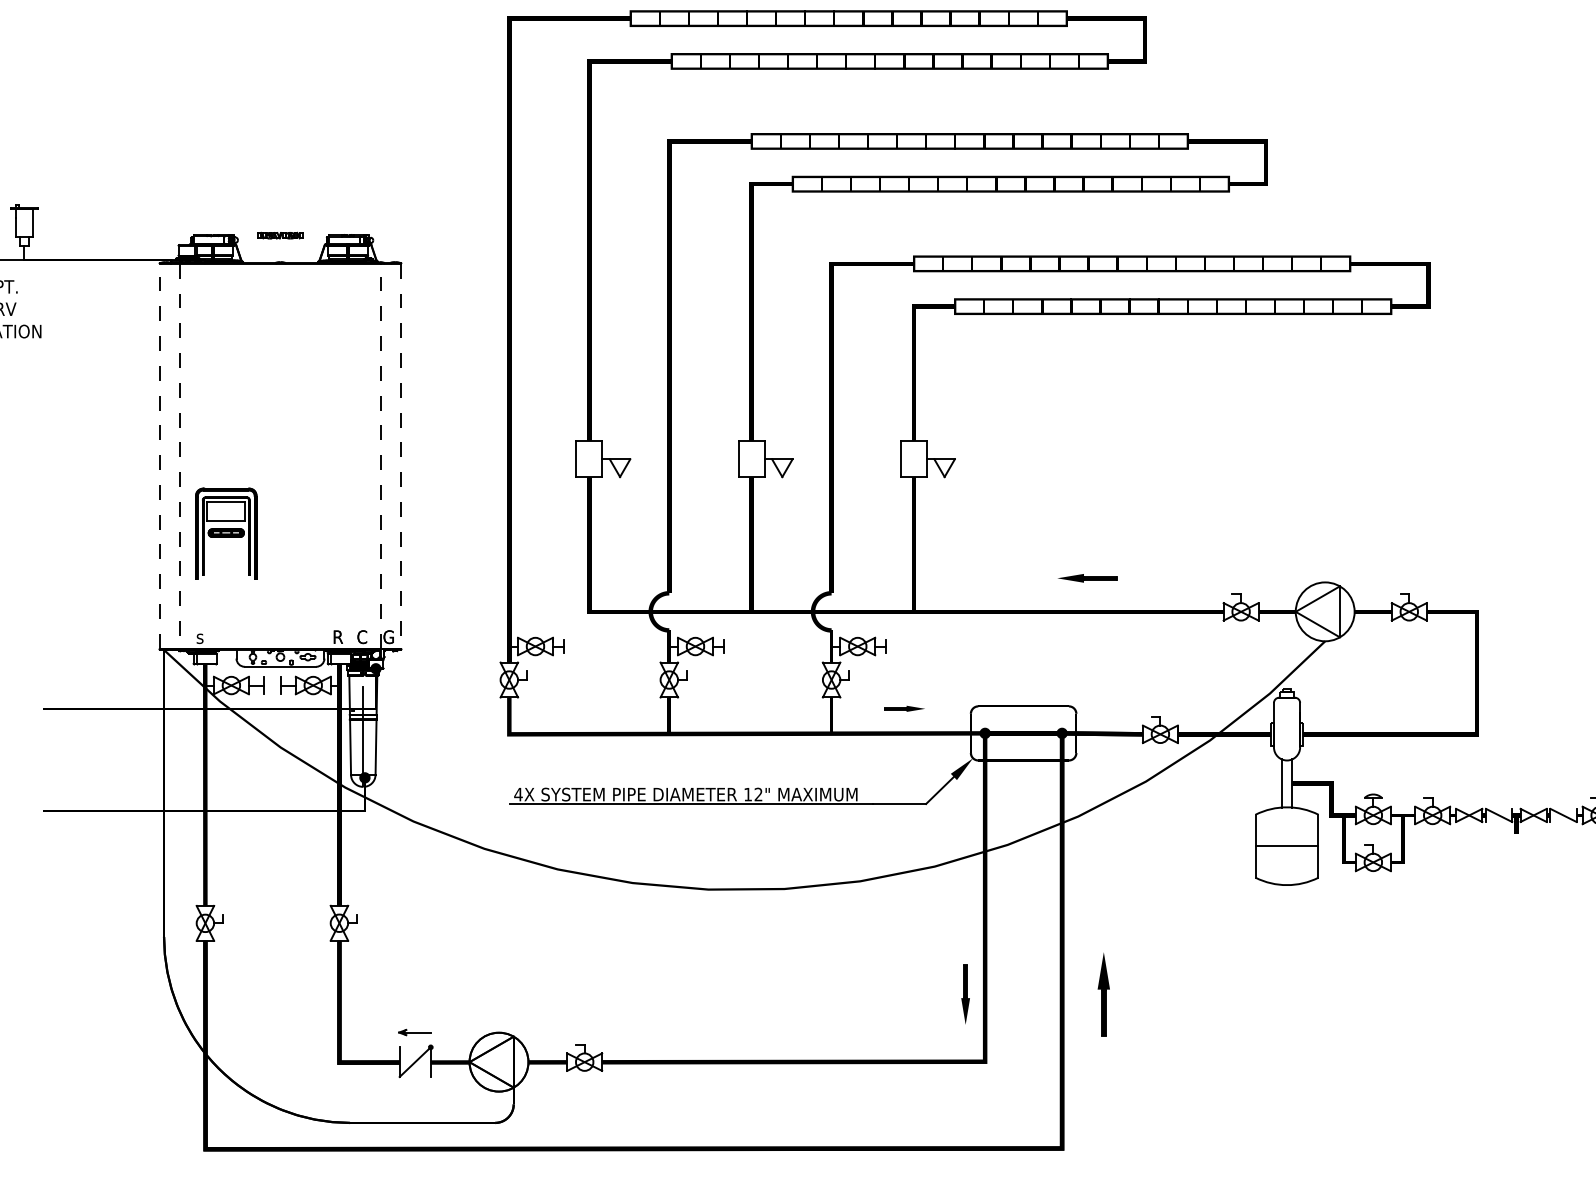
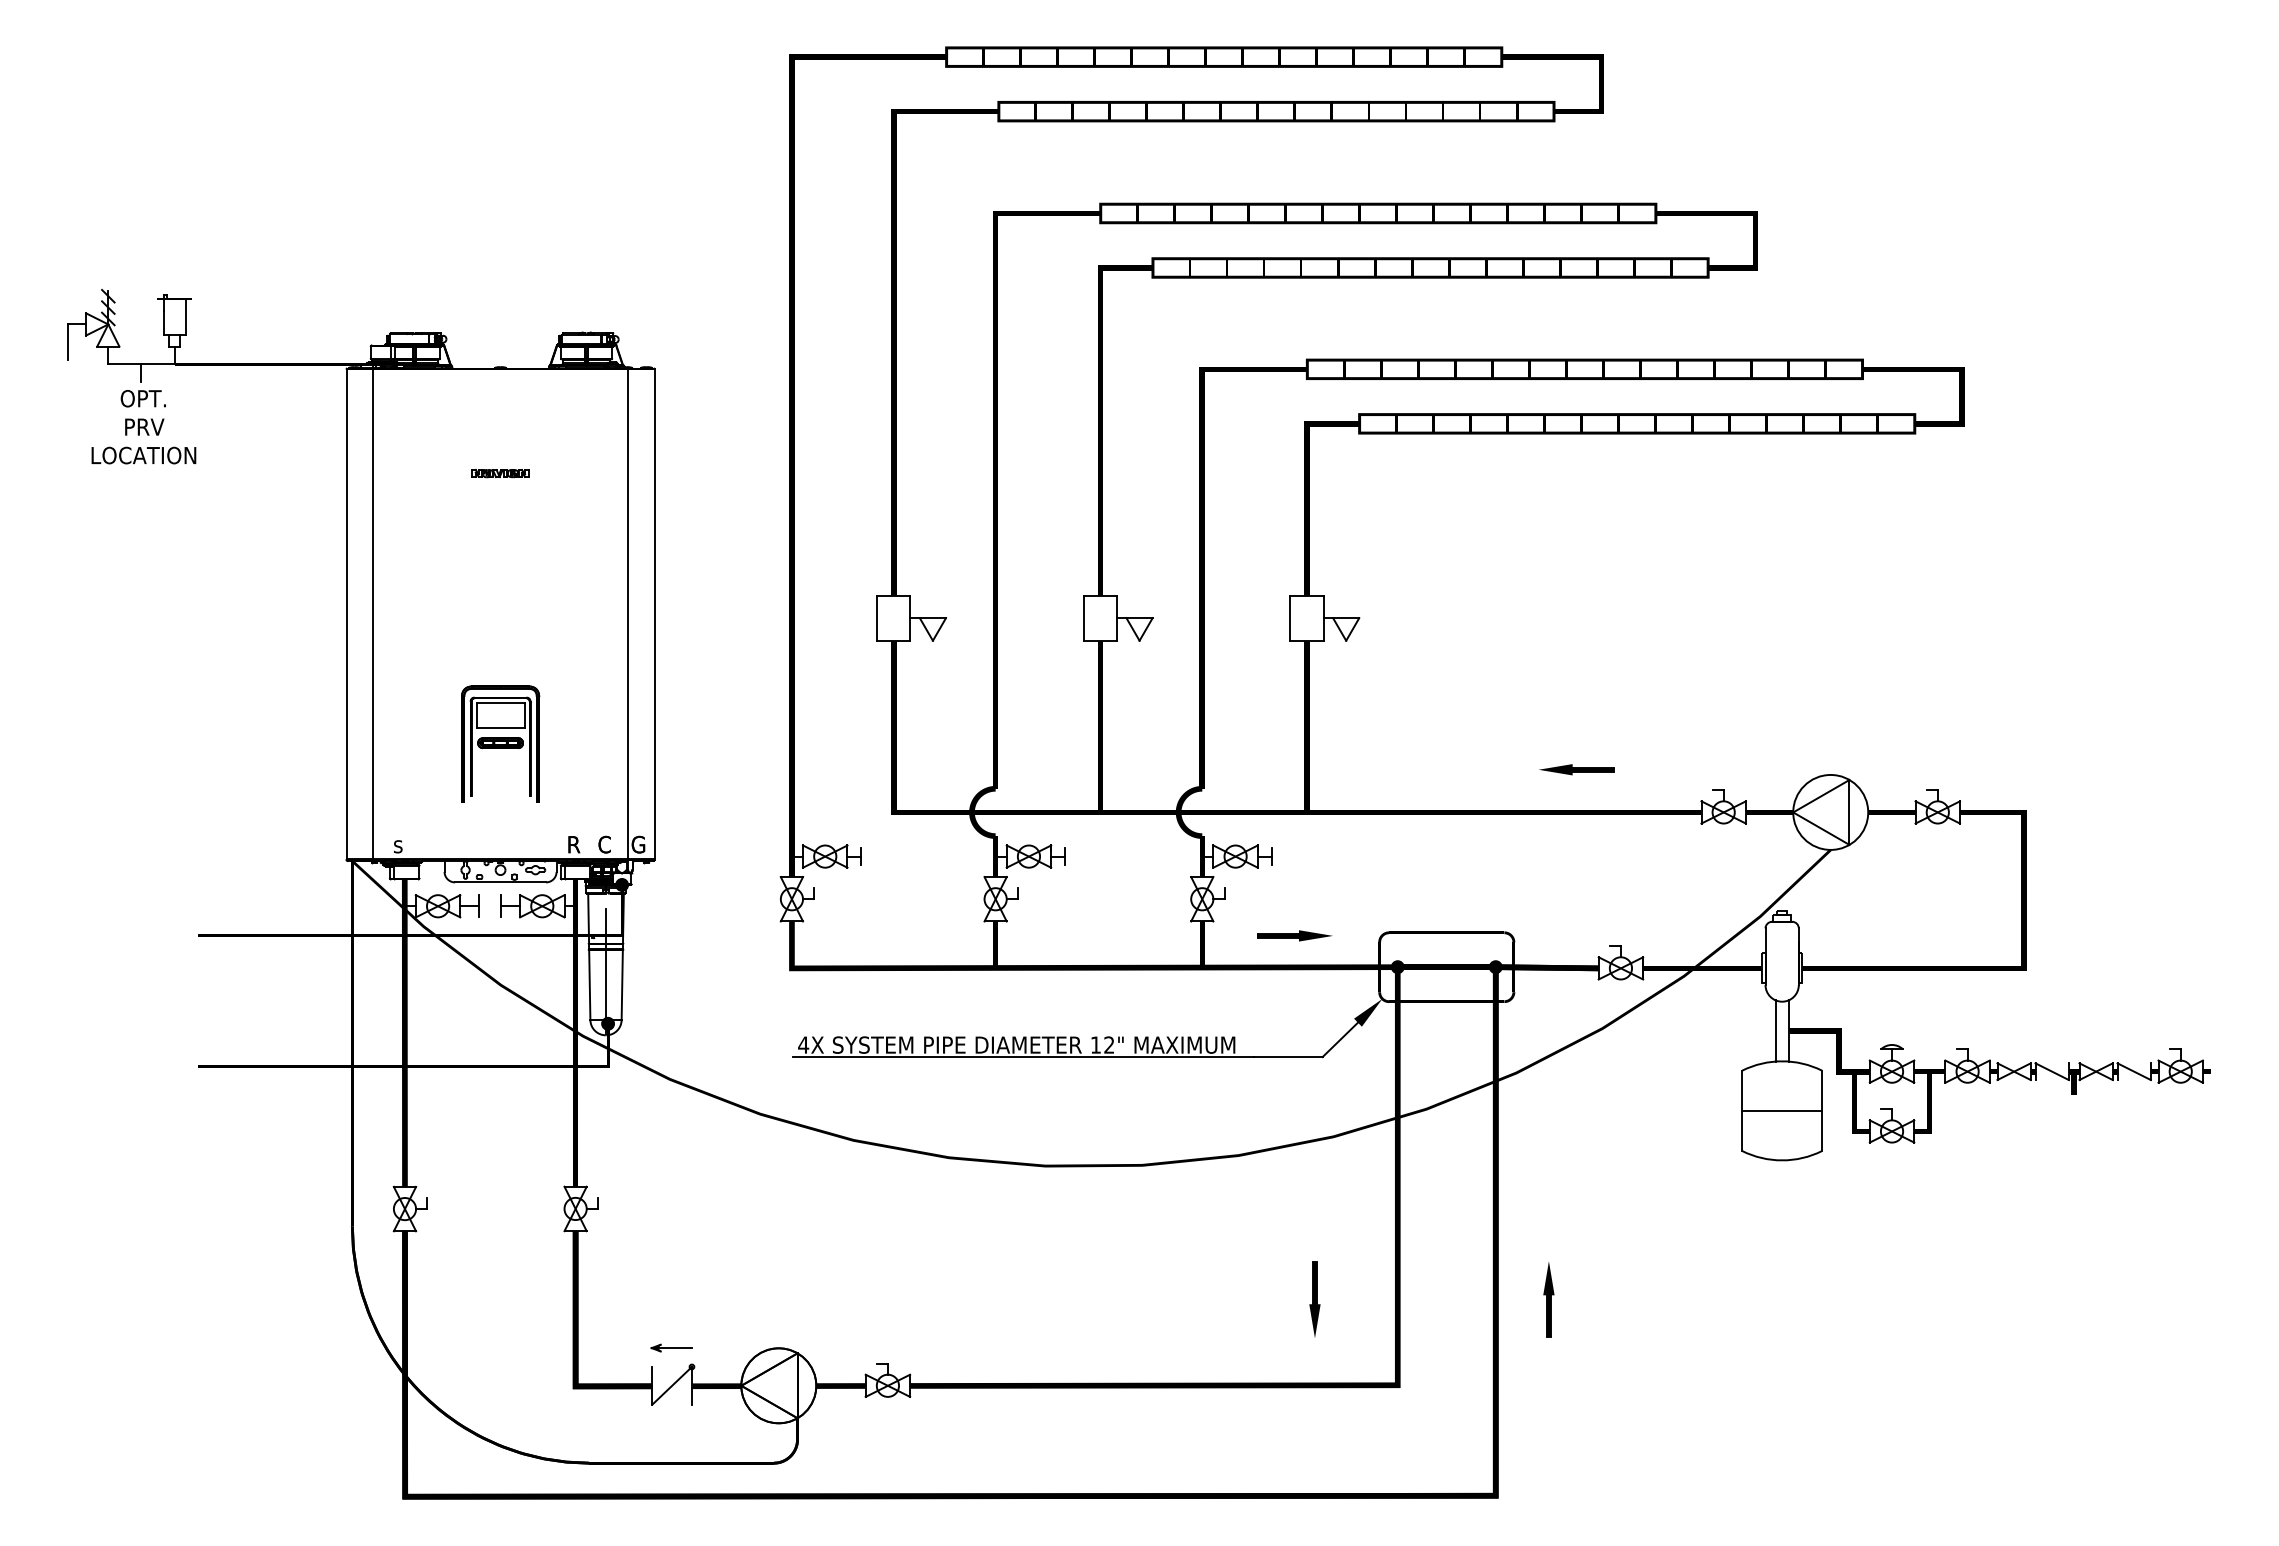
part: (280, 235) -> (500, 473), moved
line: (159, 455) -> (346, 613), dashed -> solid
line: (380, 455) -> (628, 613), dashed -> solid
line: (180, 456) -> (373, 614), dashed -> solid
line: (401, 456) -> (654, 614), dashed -> solid
part: (226, 533) -> (500, 743), moved
part: (1087, 578) -> (1576, 769), moved
part: (904, 708) -> (1294, 935), size x1.43
part: (965, 994) -> (1314, 1299), moved
part: (1103, 994) -> (1548, 1299), size x0.71

